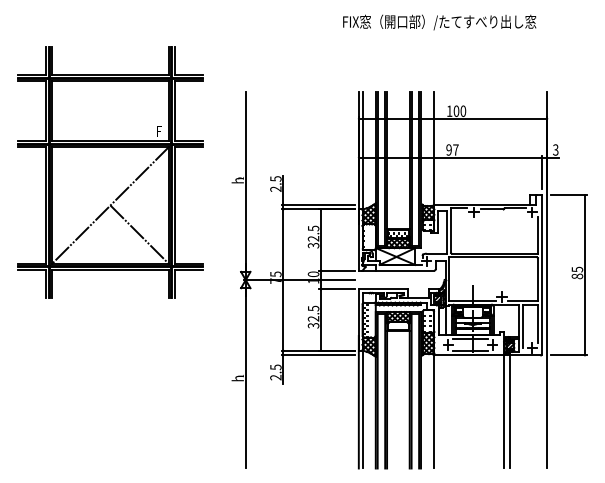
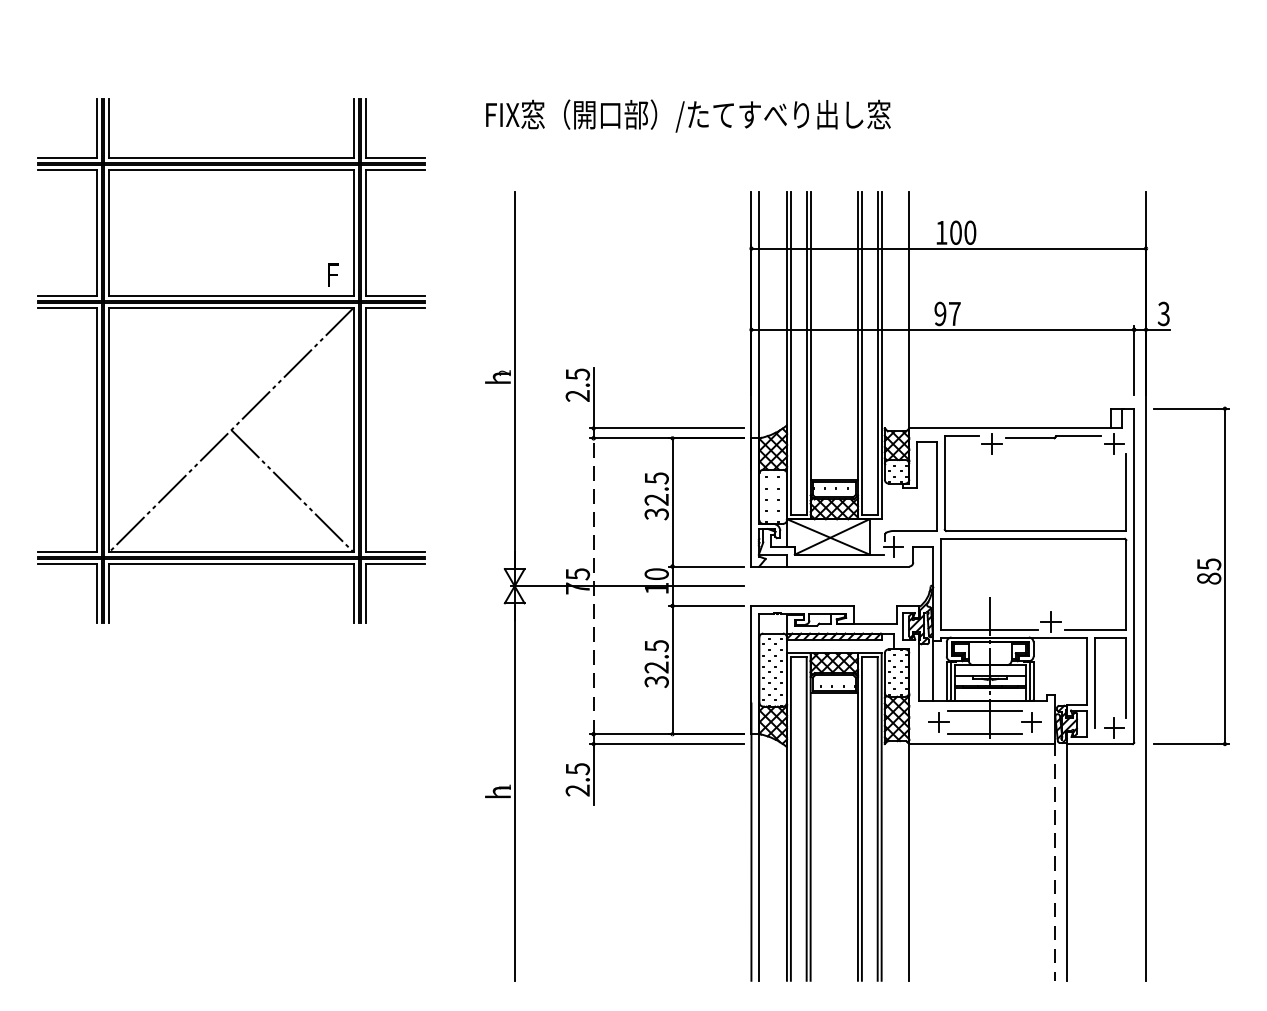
text: (439, 22) -> (687, 116), moved
line: (283, 280) -> (593, 587), solid -> dashed
line: (503, 411) -> (1054, 861), solid -> dashed

